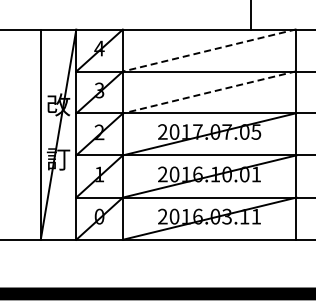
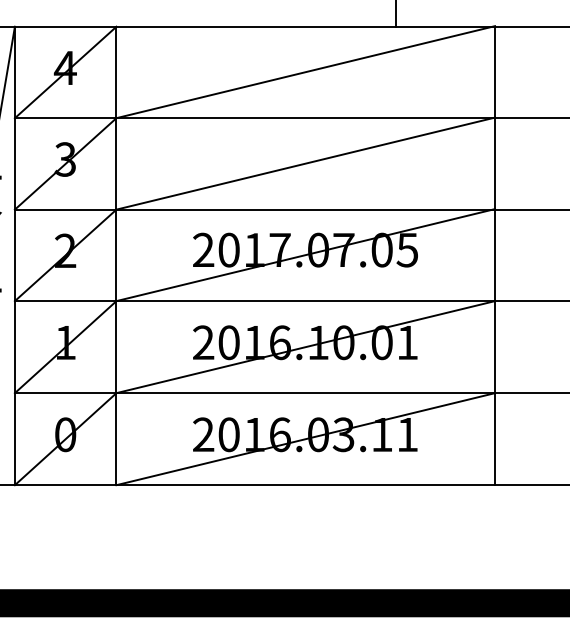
line: (209, 50) -> (305, 72), dashed -> solid
line: (209, 92) -> (305, 163), dashed -> solid

